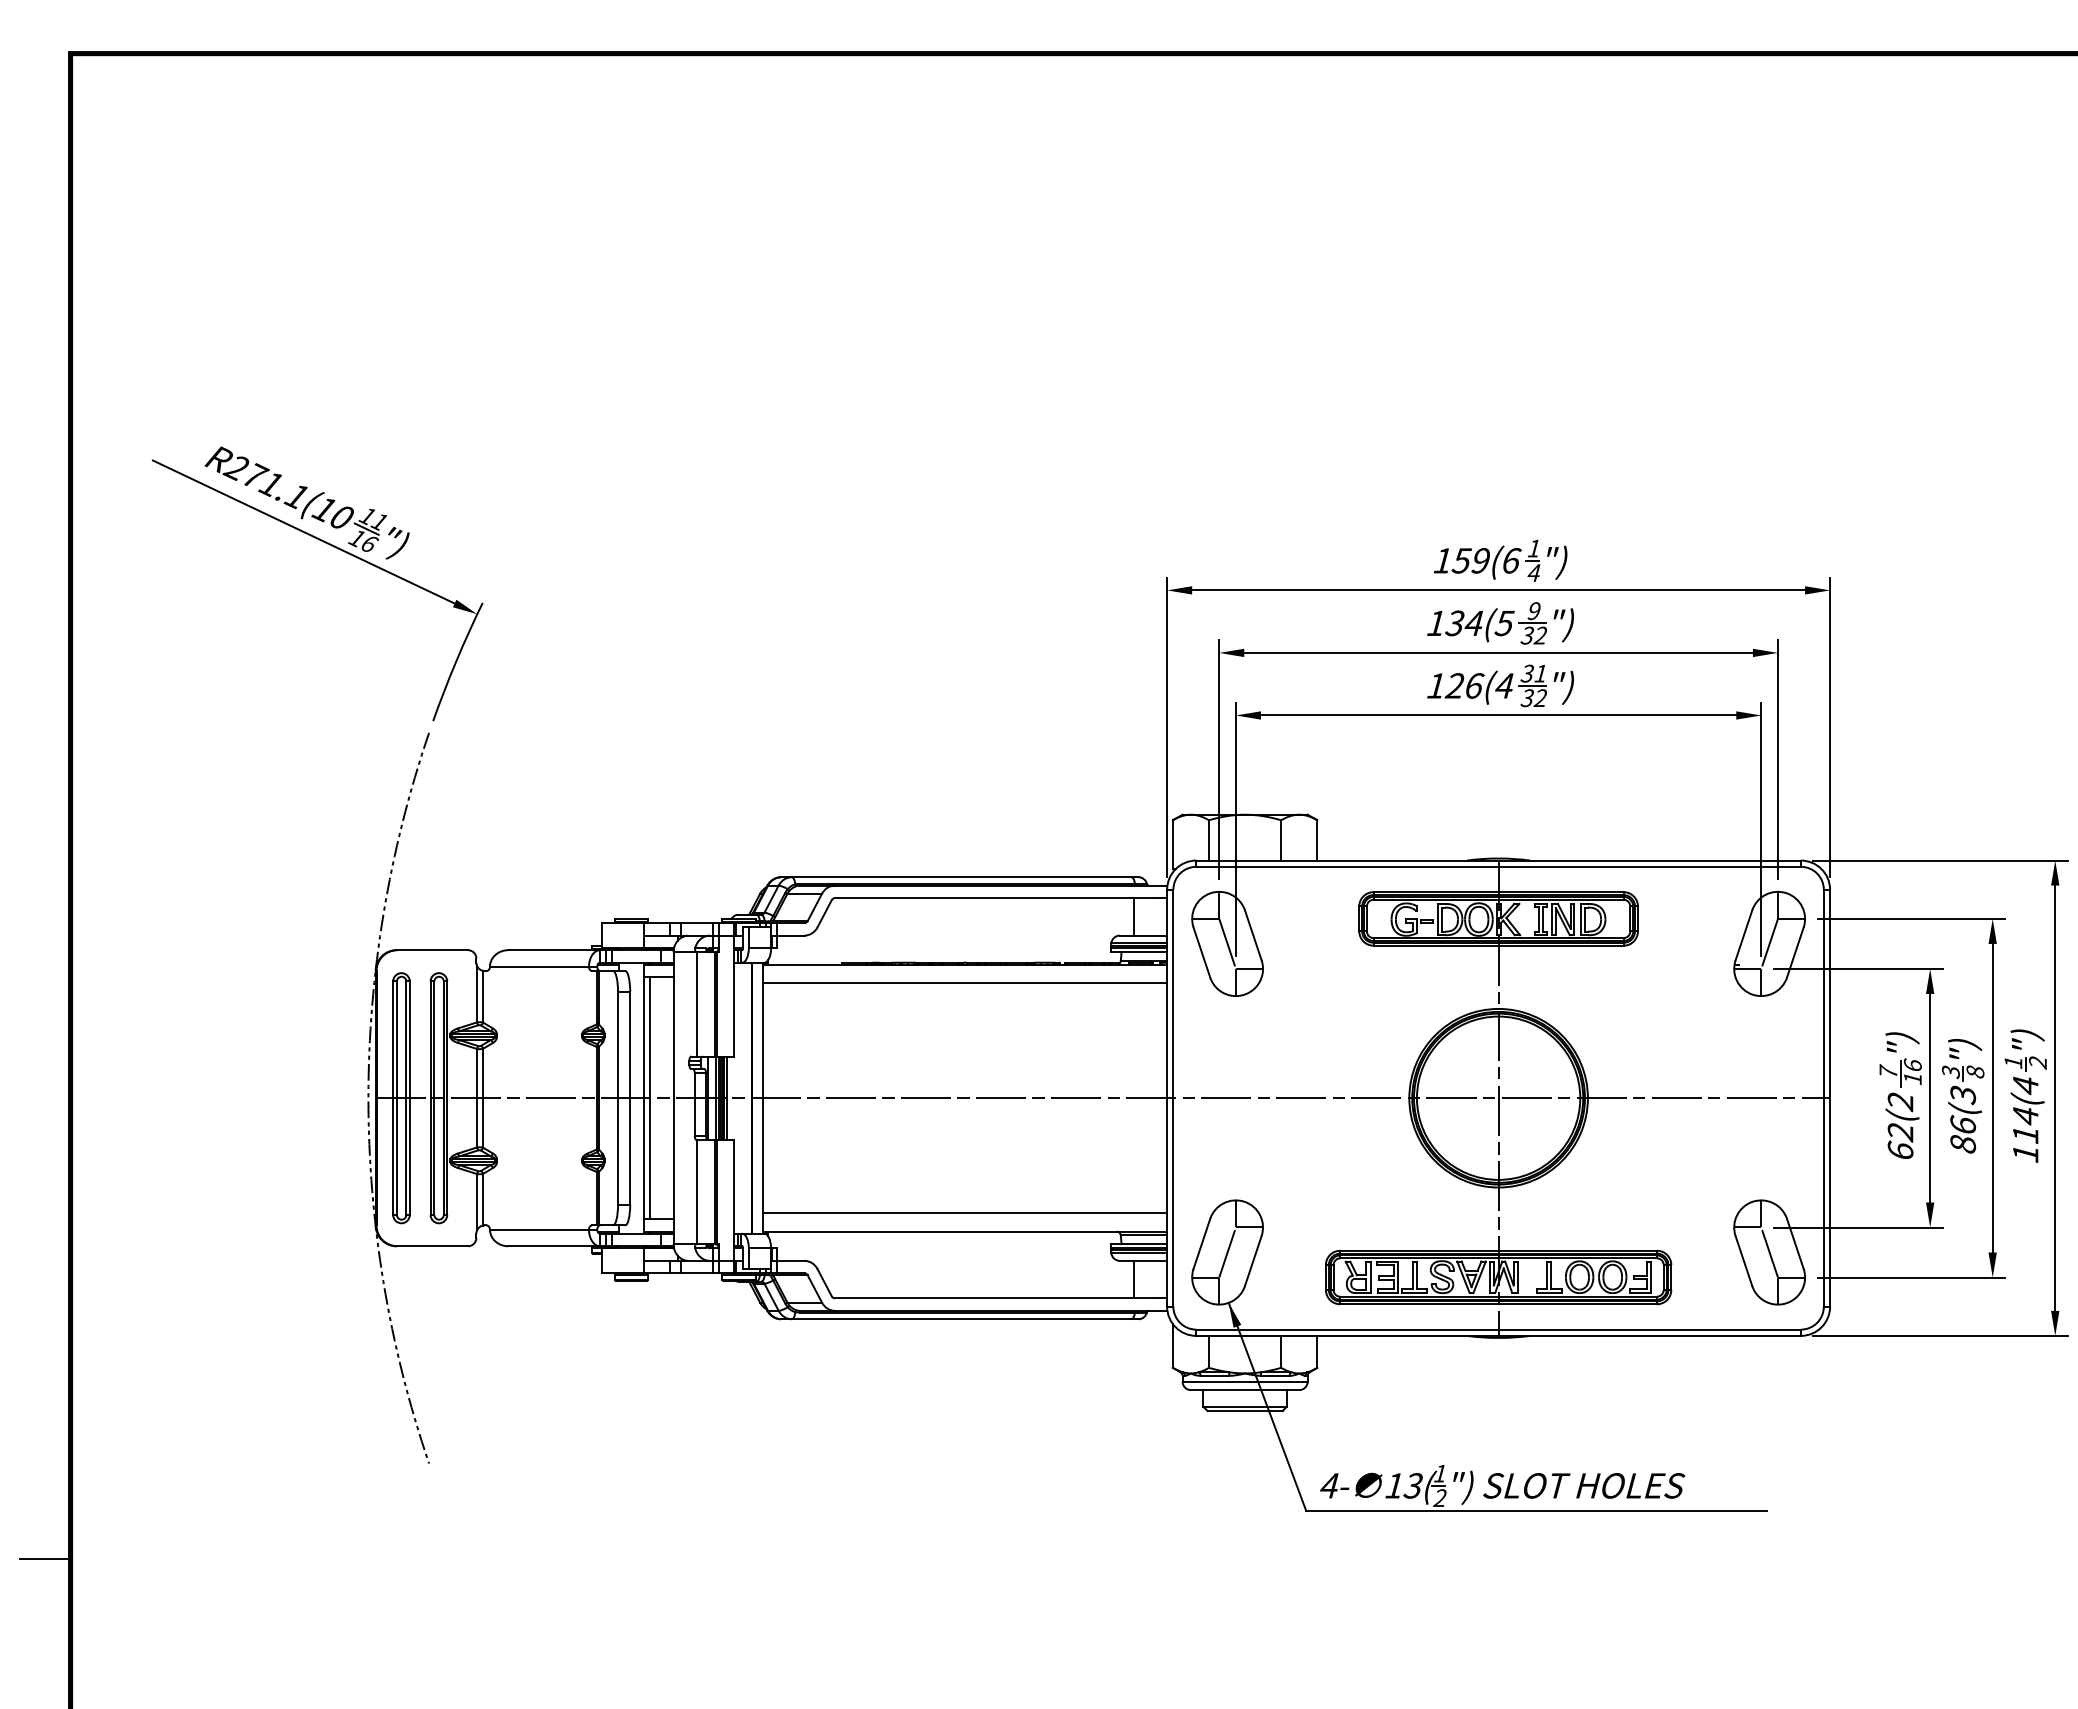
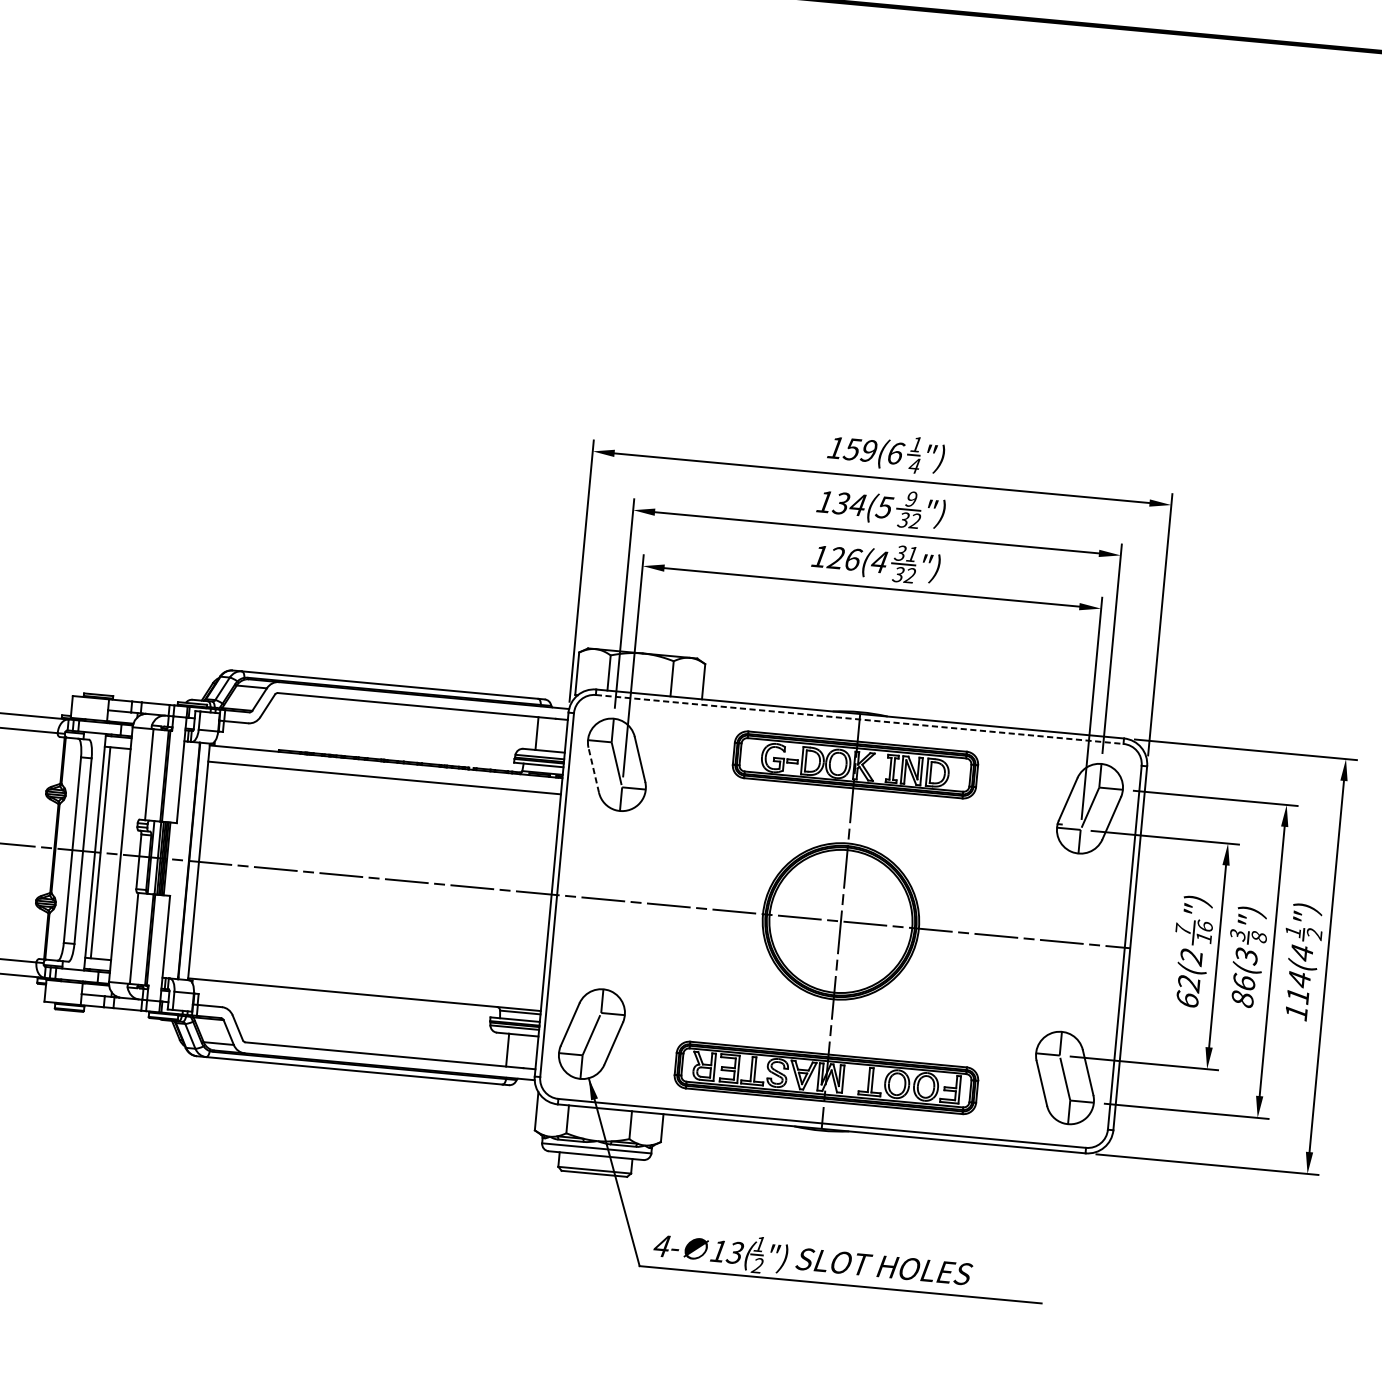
line: (1499, 866) -> (860, 719), solid -> dashed
line: (1201, 952) -> (593, 770), solid -> dashed
line: (965, 1213) -> (366, 978), removed

